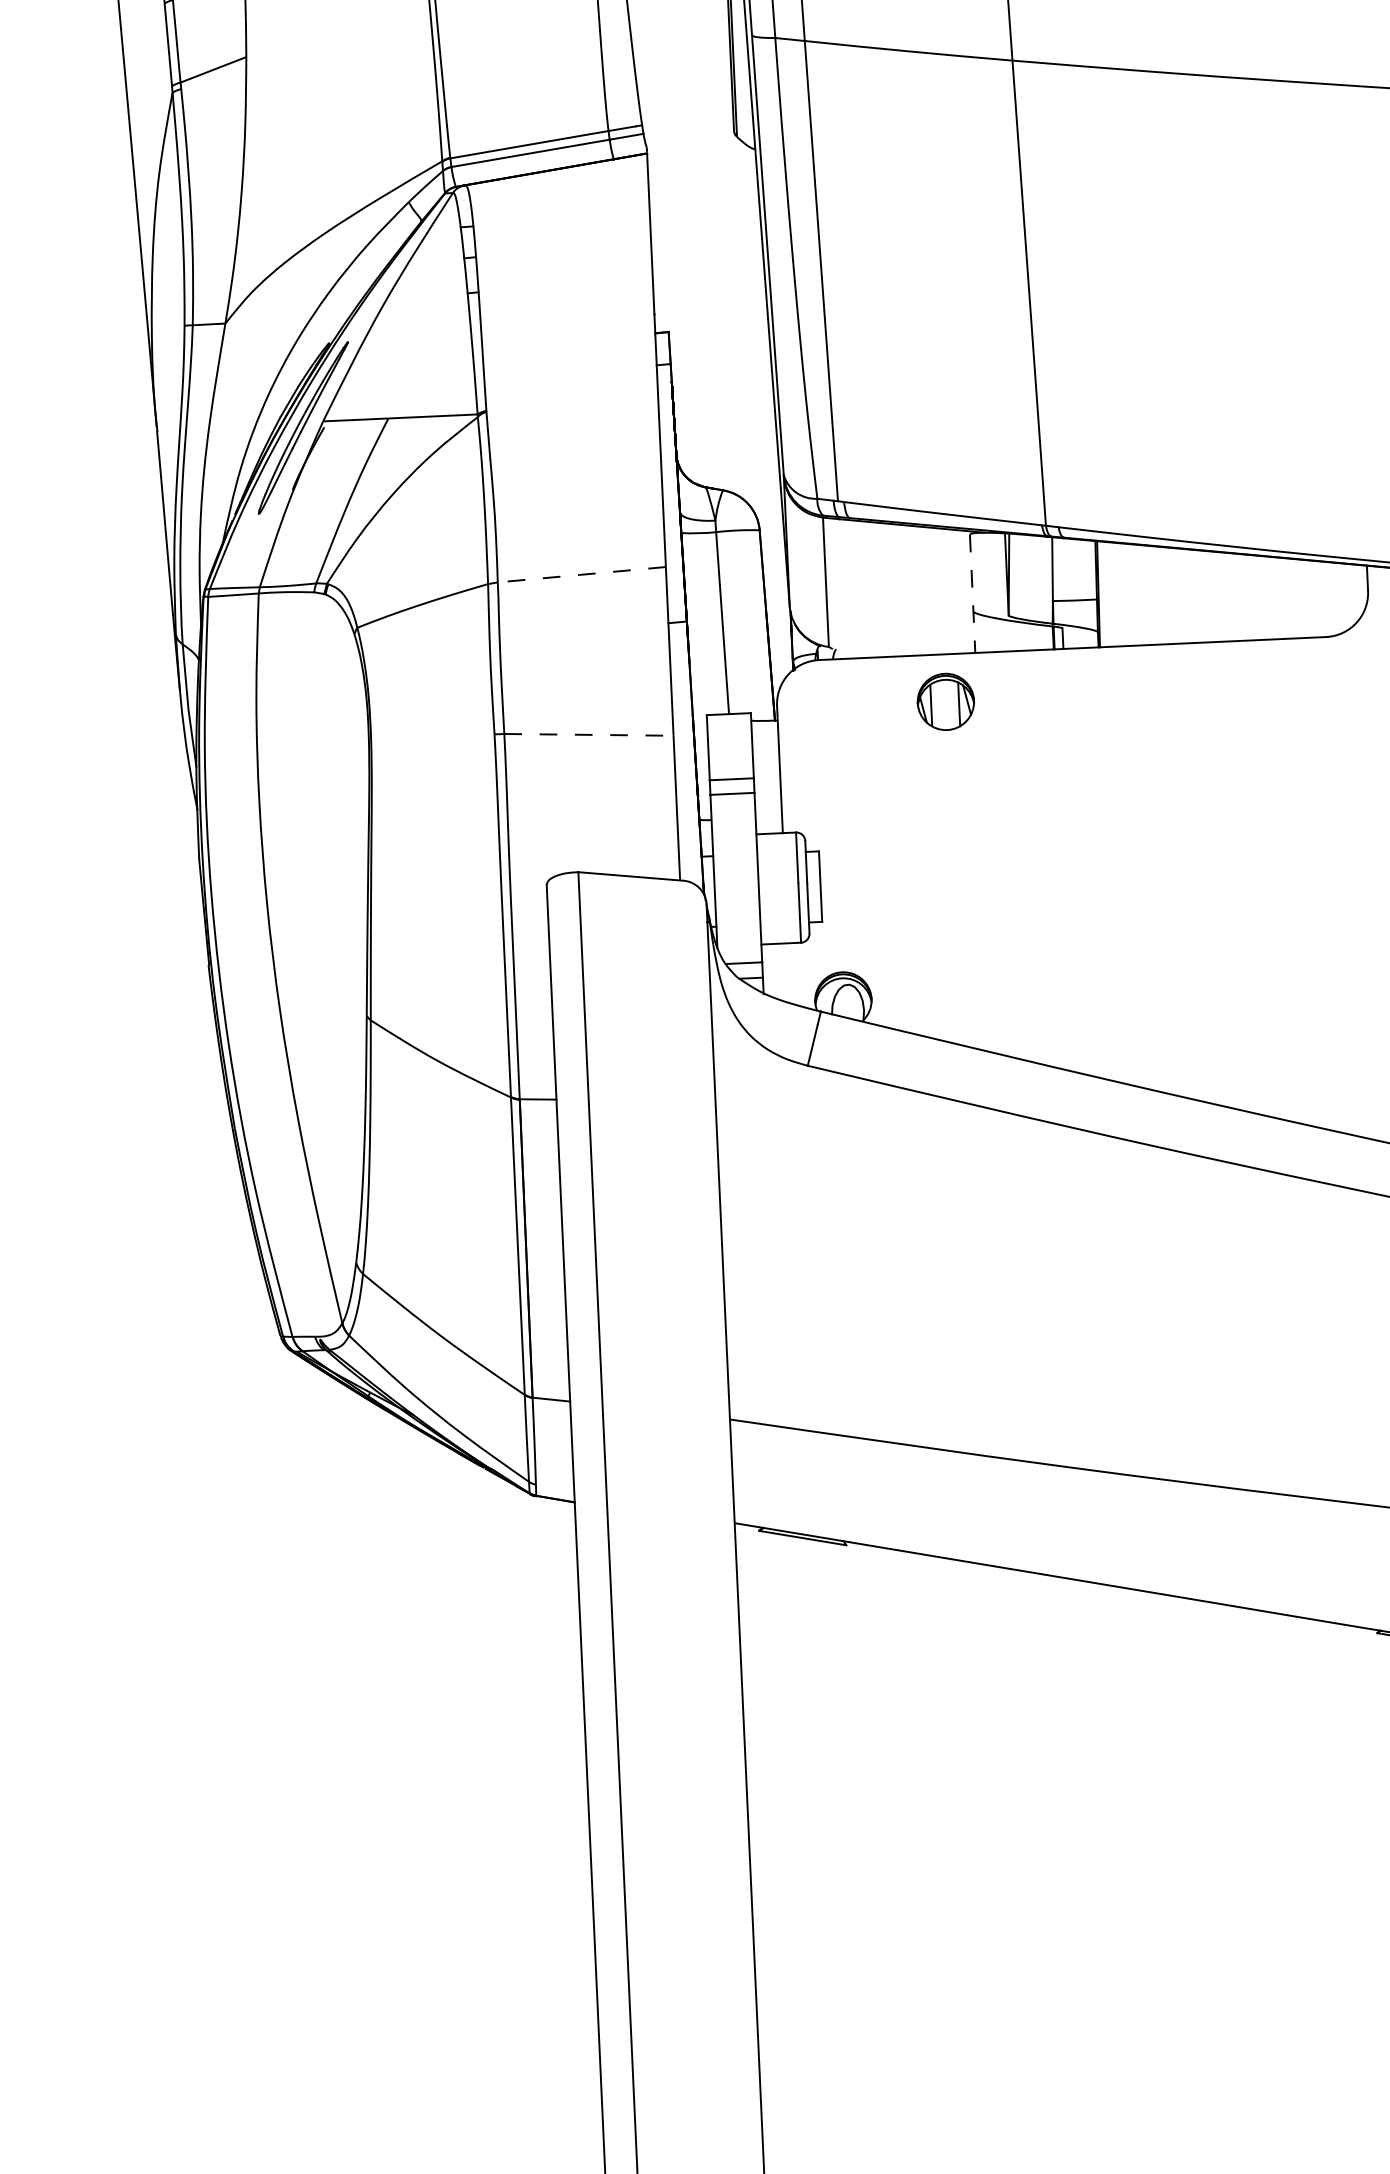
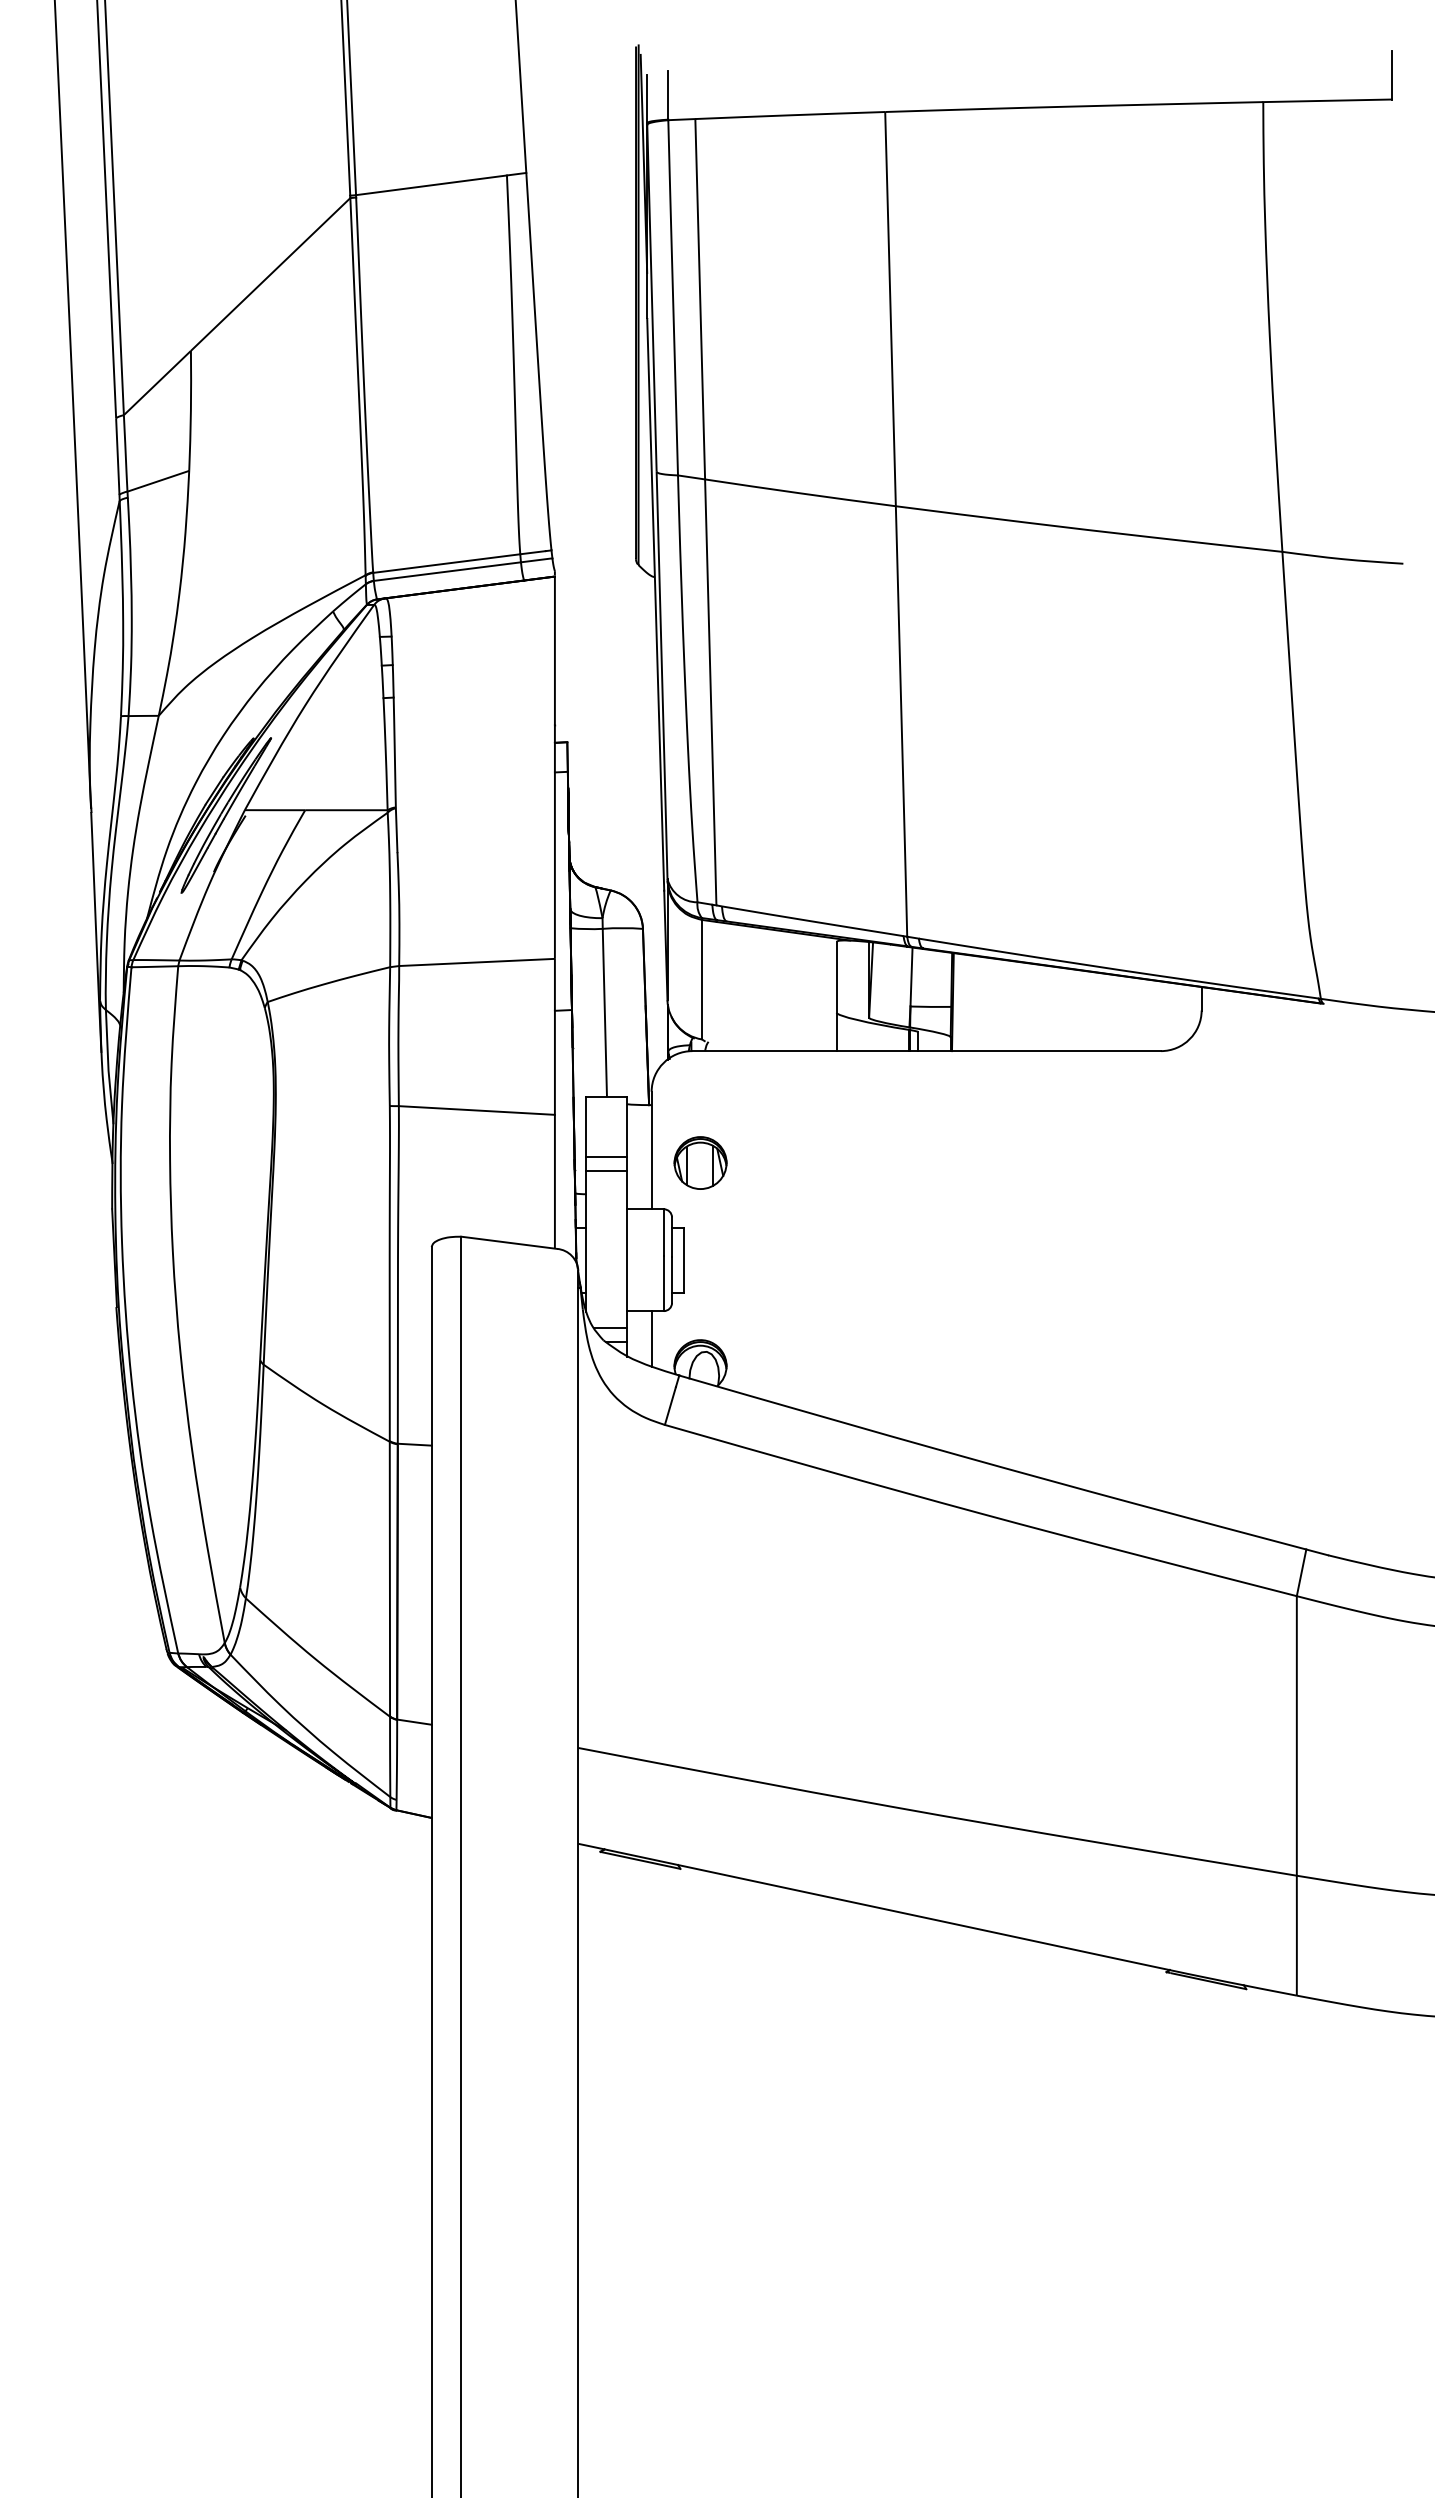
line: (581, 574) -> (476, 962), dashed -> solid
line: (972, 593) -> (836, 996), dashed -> solid
part: (945, 701) -> (700, 1162), moved
line: (589, 734) -> (477, 1110), dashed -> solid
line: (789, 972) -> (651, 1338), added

